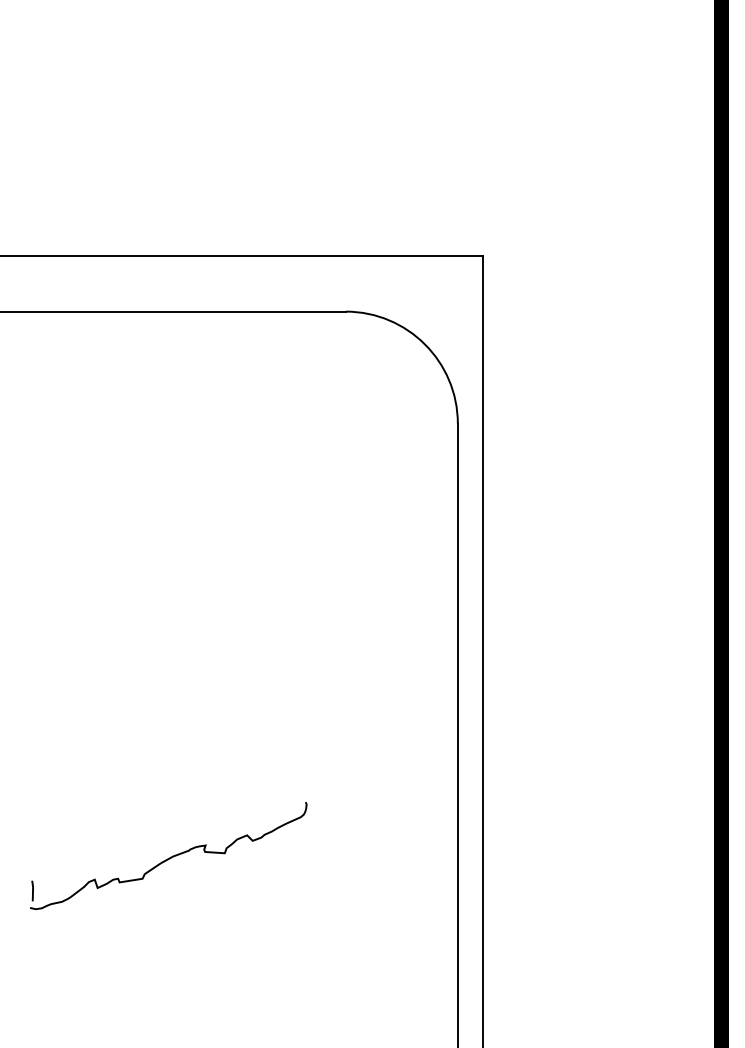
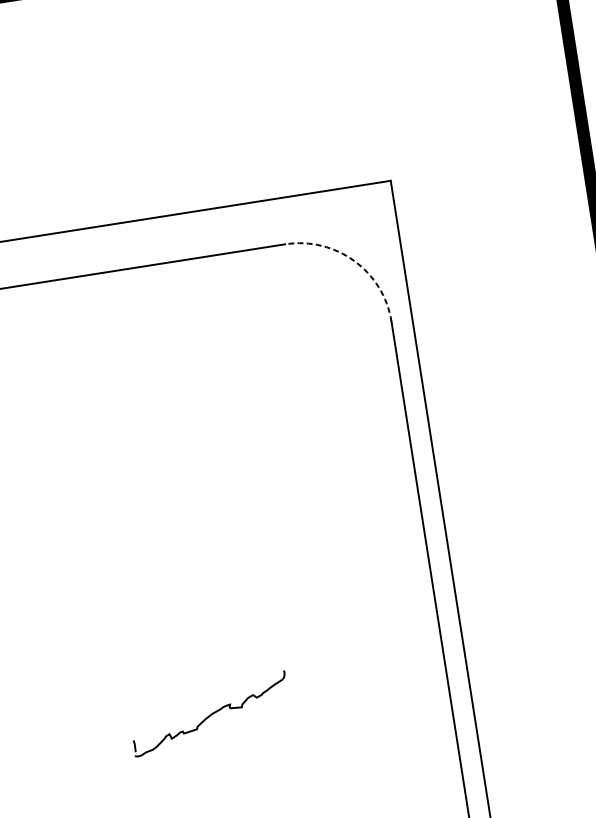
arc: (425, 344) -> (354, 261), solid -> dashed
part: (168, 855) -> (209, 713), size x0.7

